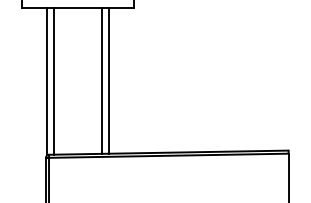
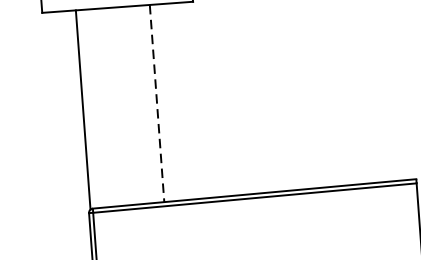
line: (101, 80) -> (156, 102), solid -> dashed
line: (109, 80) -> (167, 102), removed
line: (54, 81) -> (92, 108), removed

